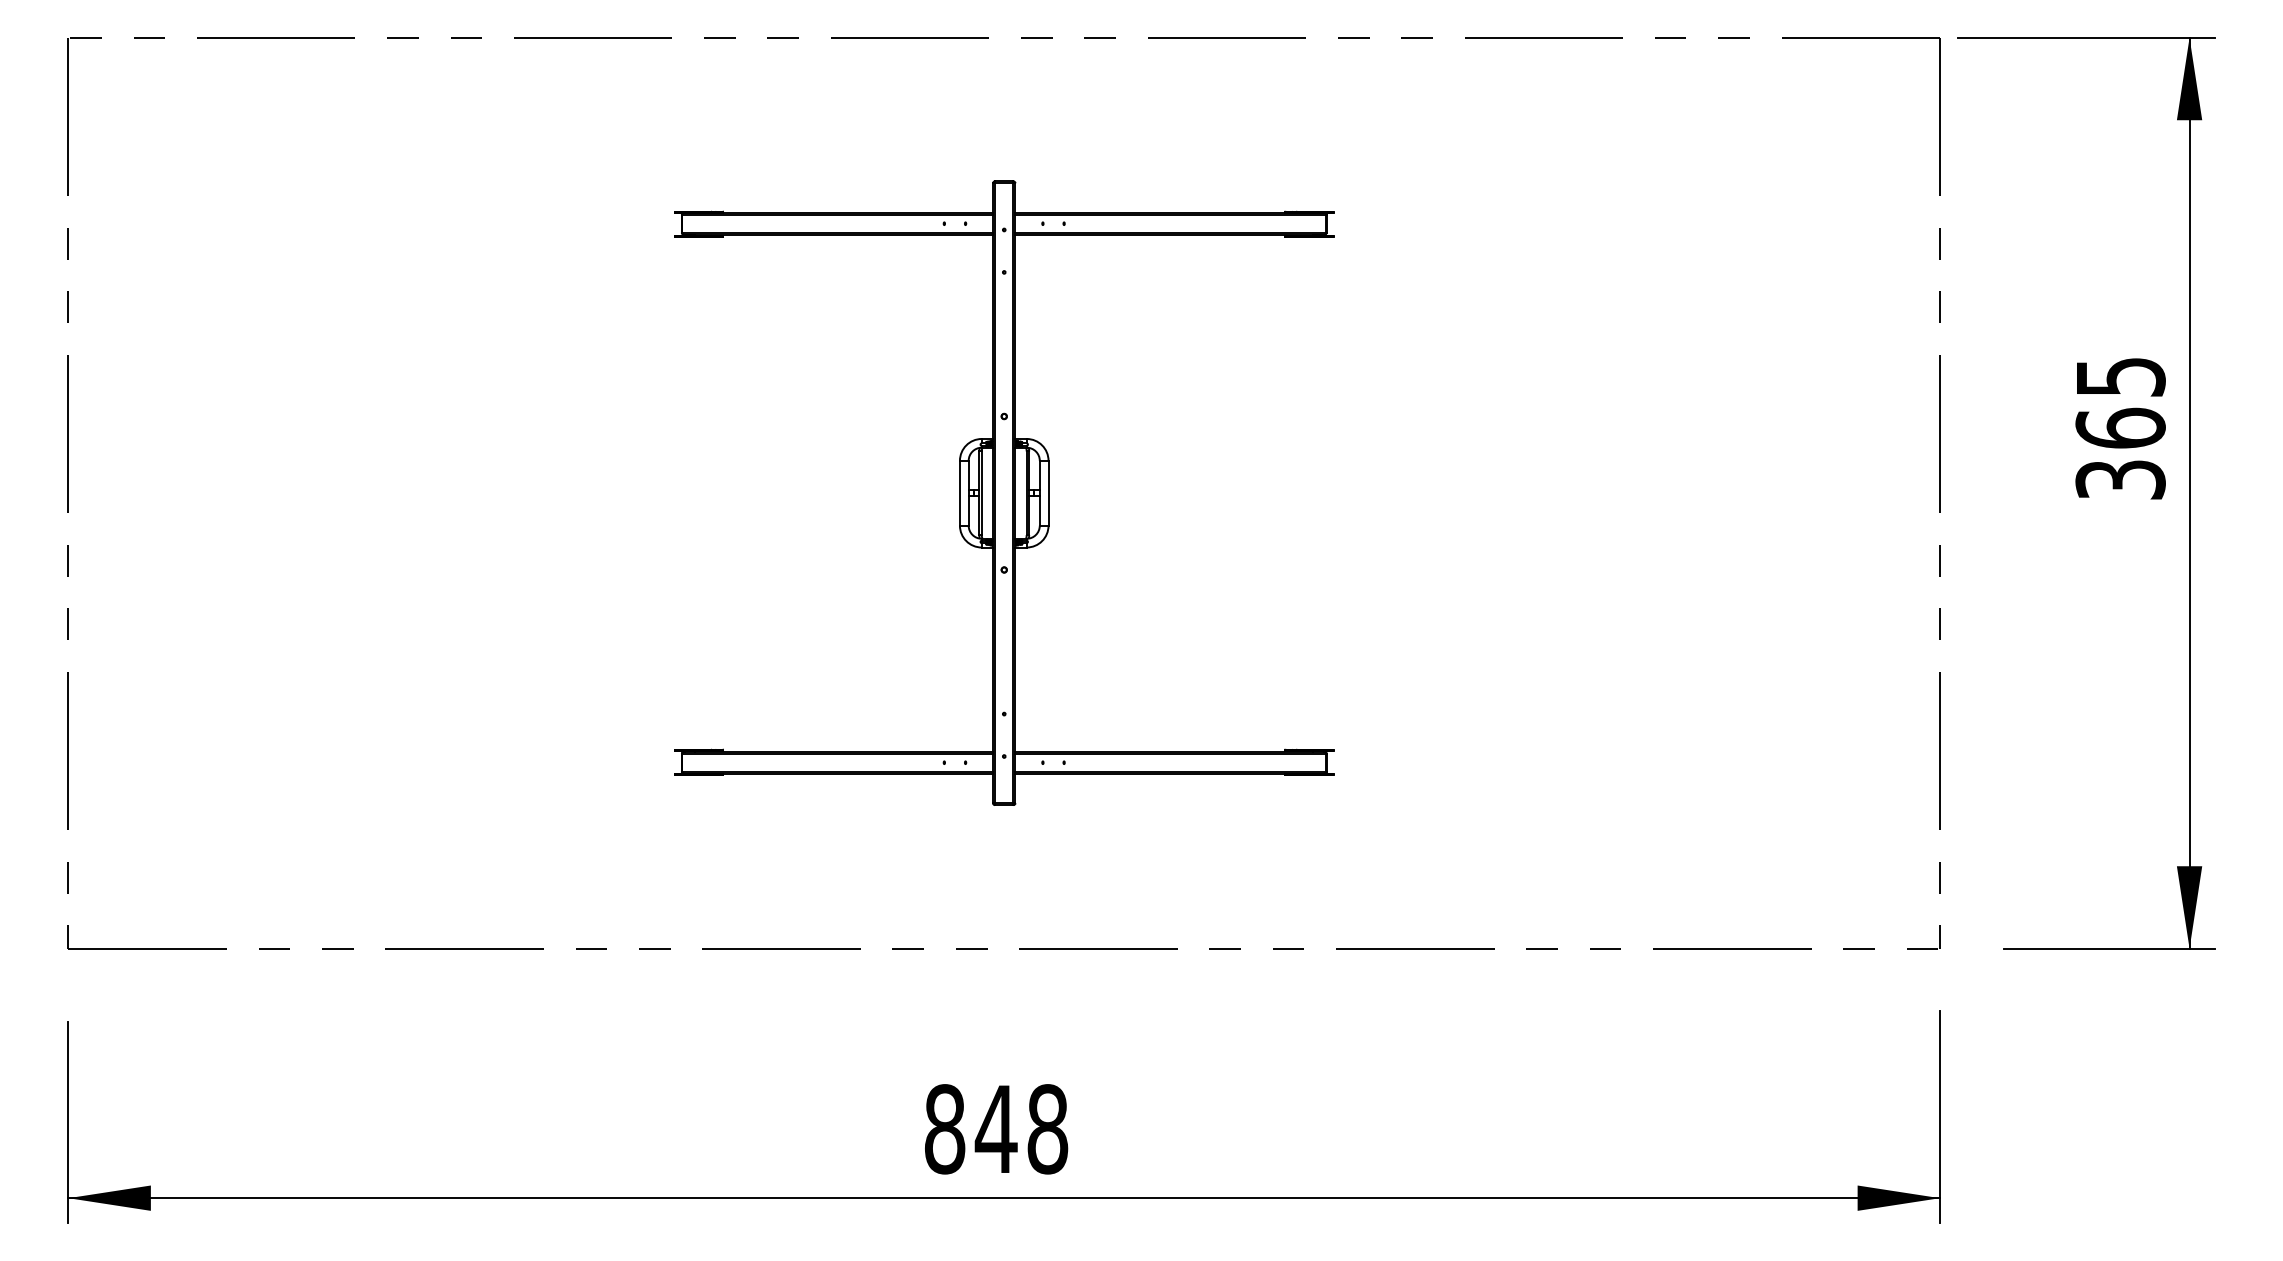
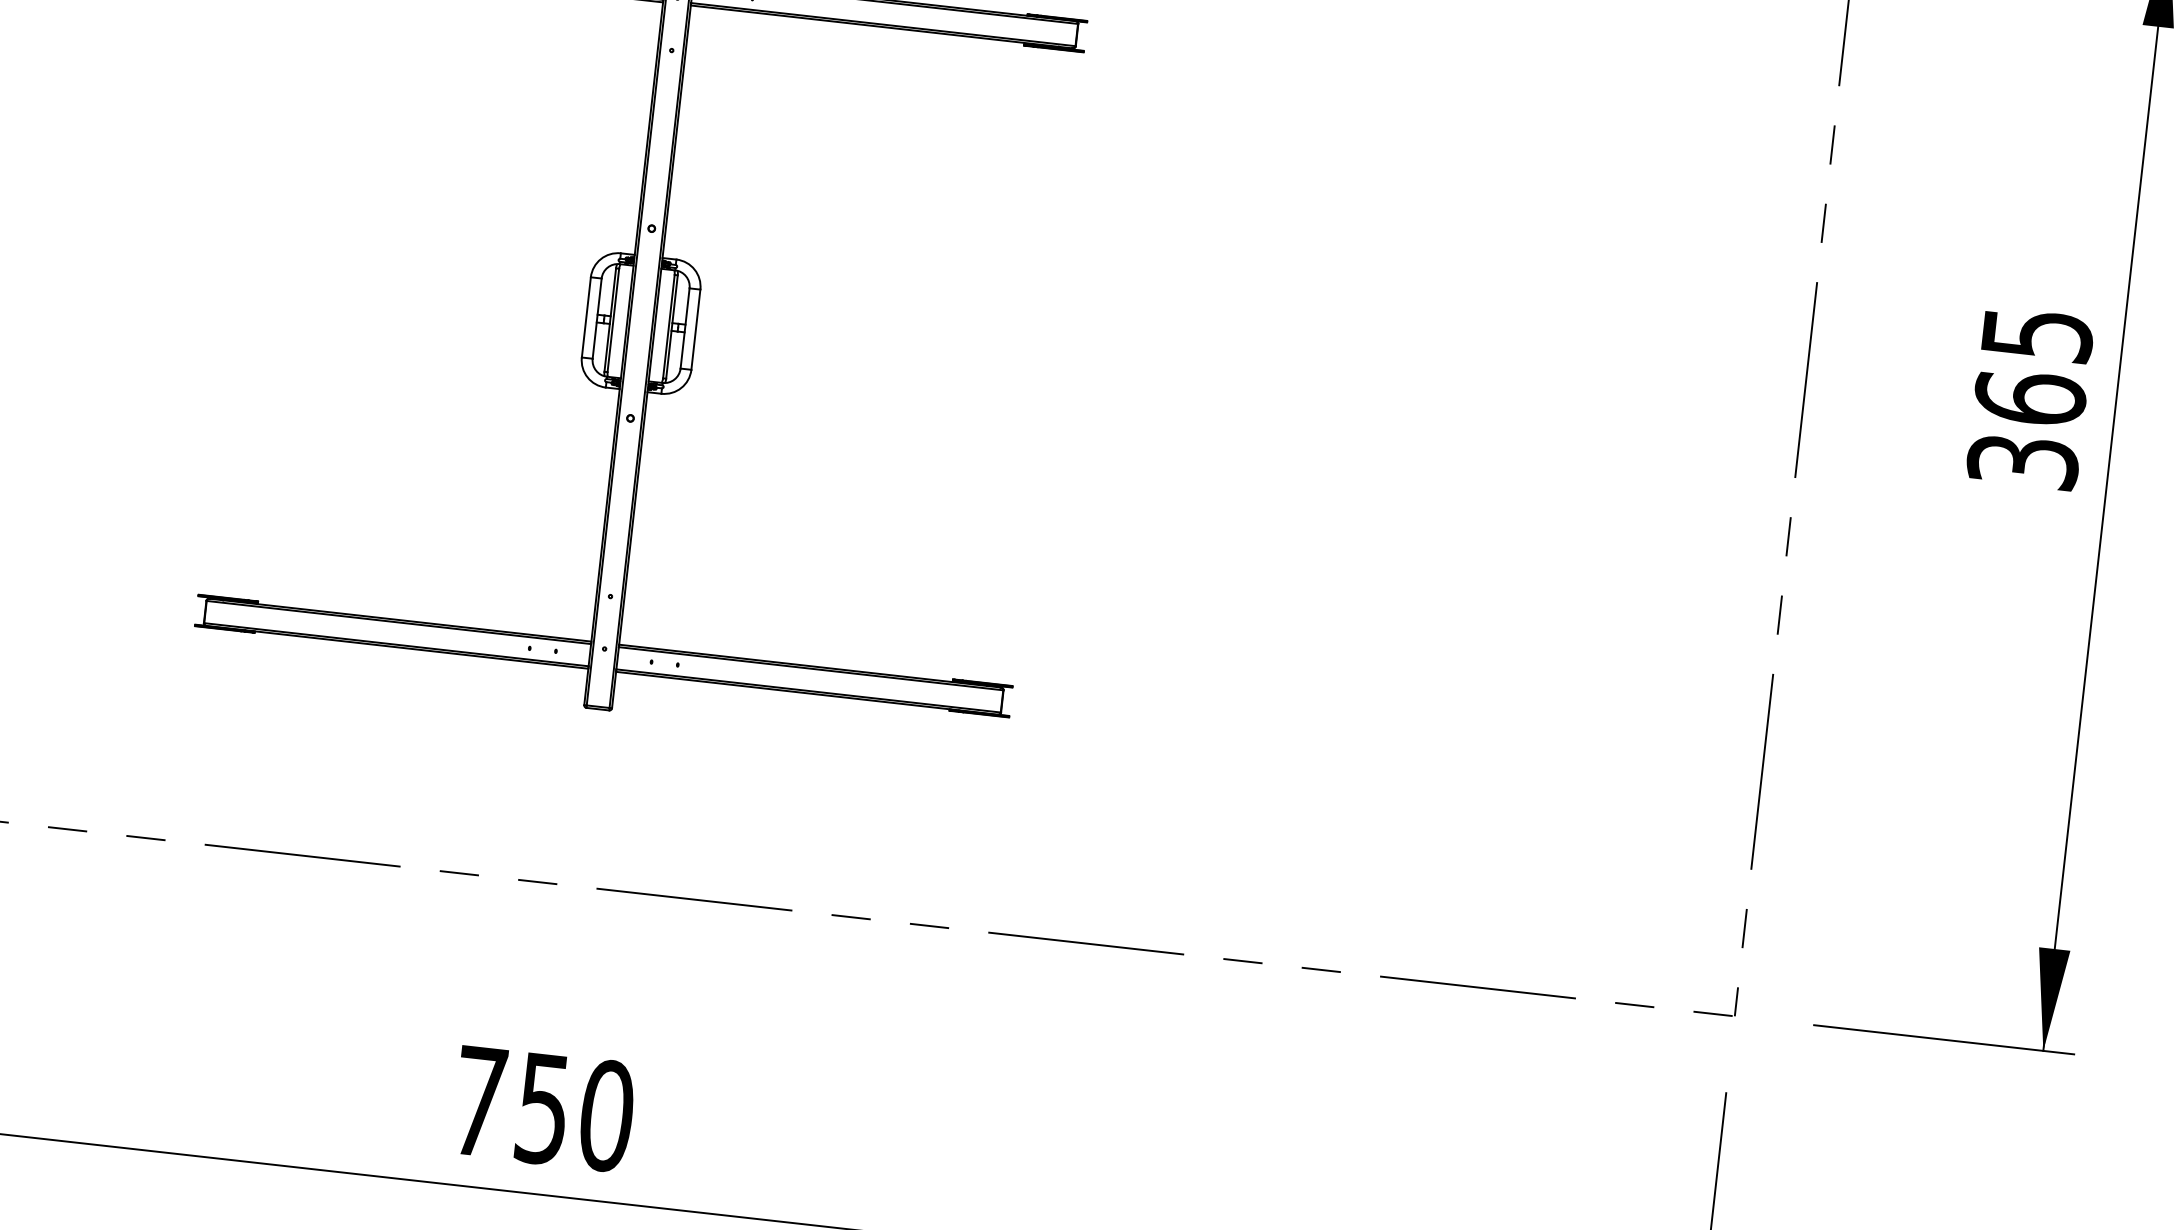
text: (996, 1129) -> (543, 1109), 848 -> 750

